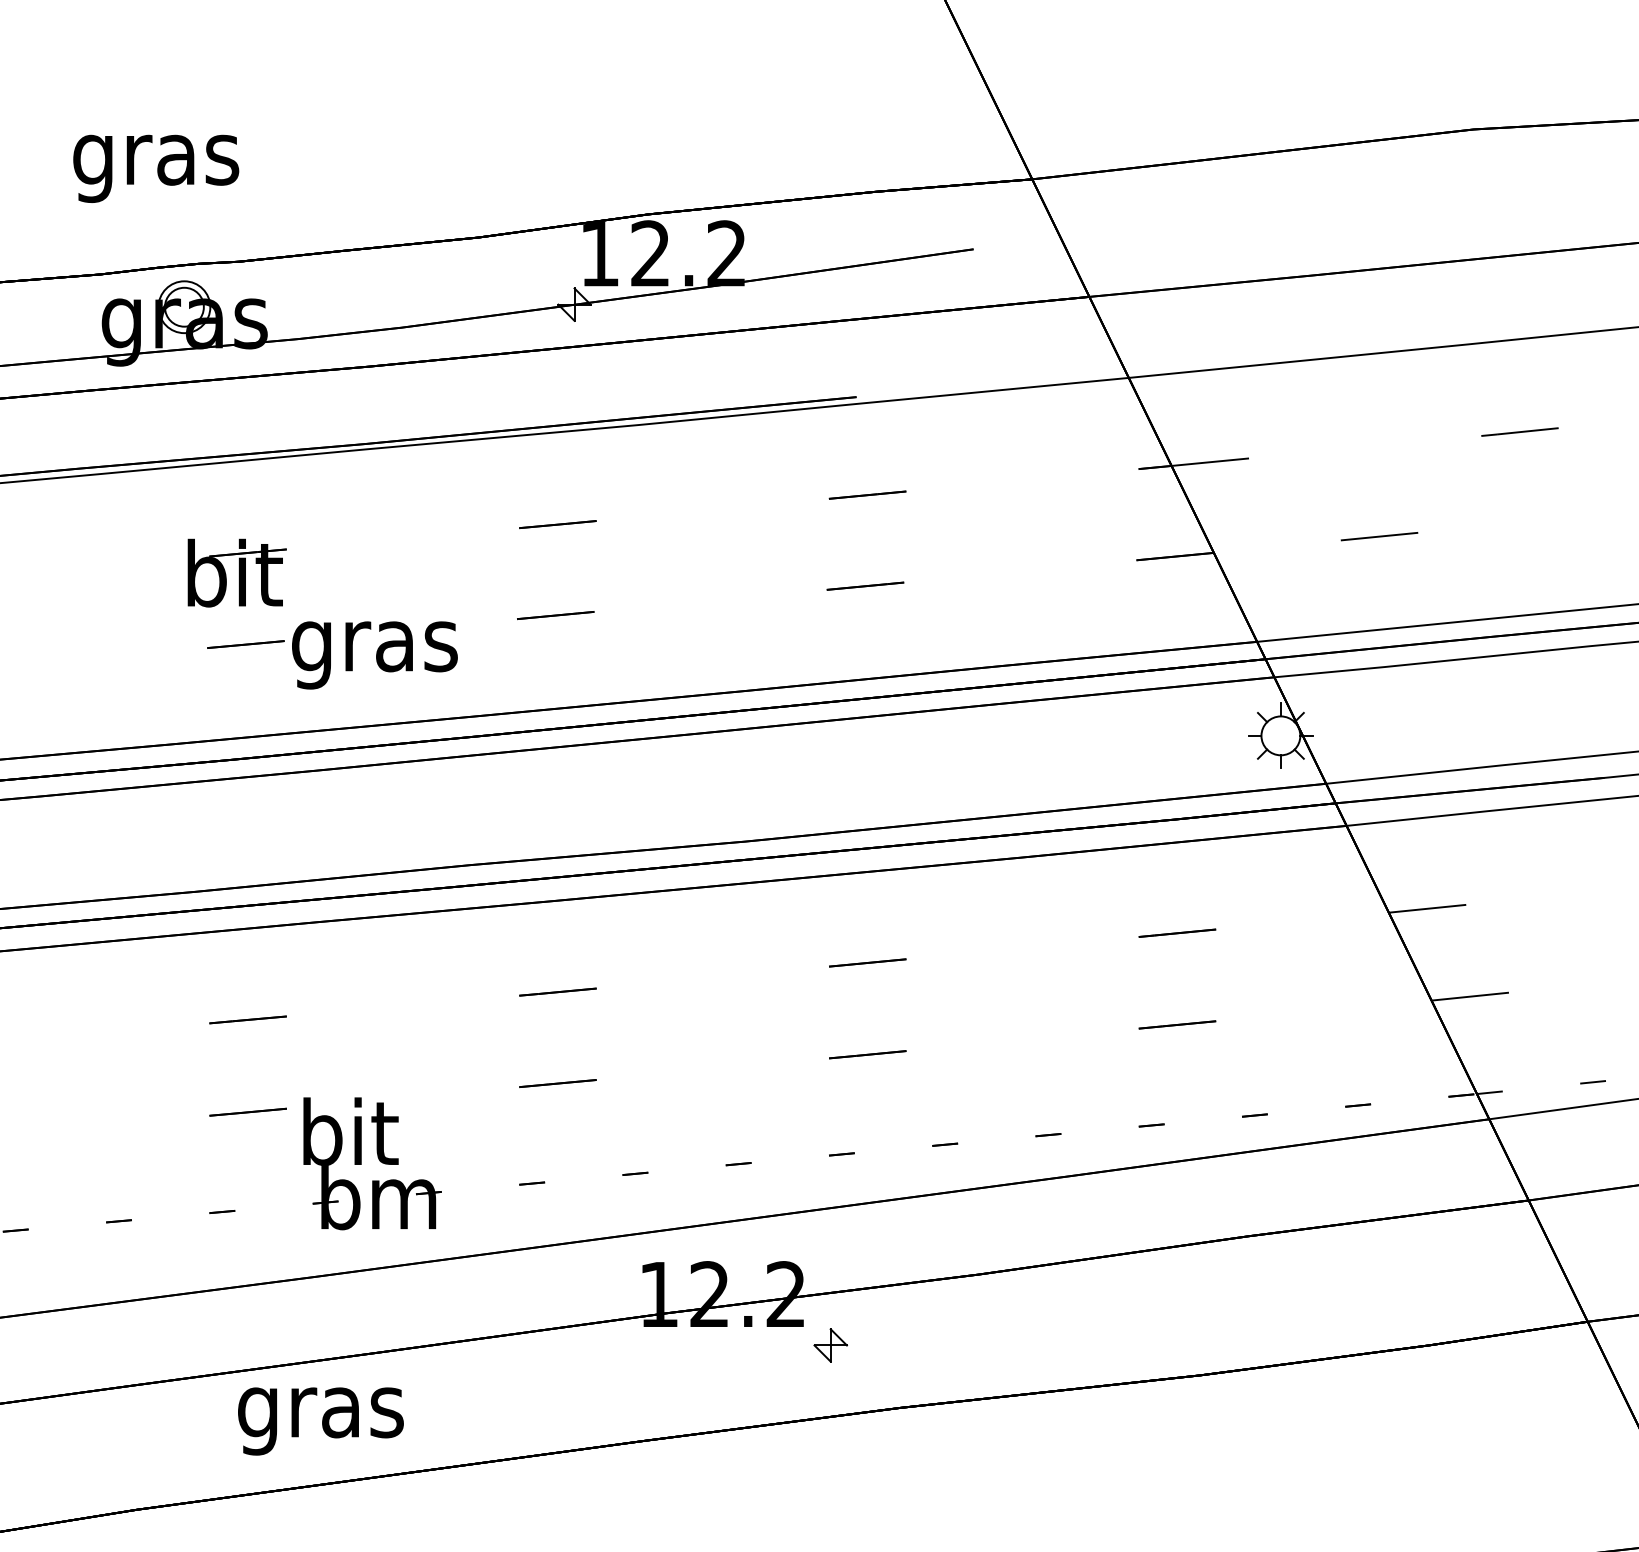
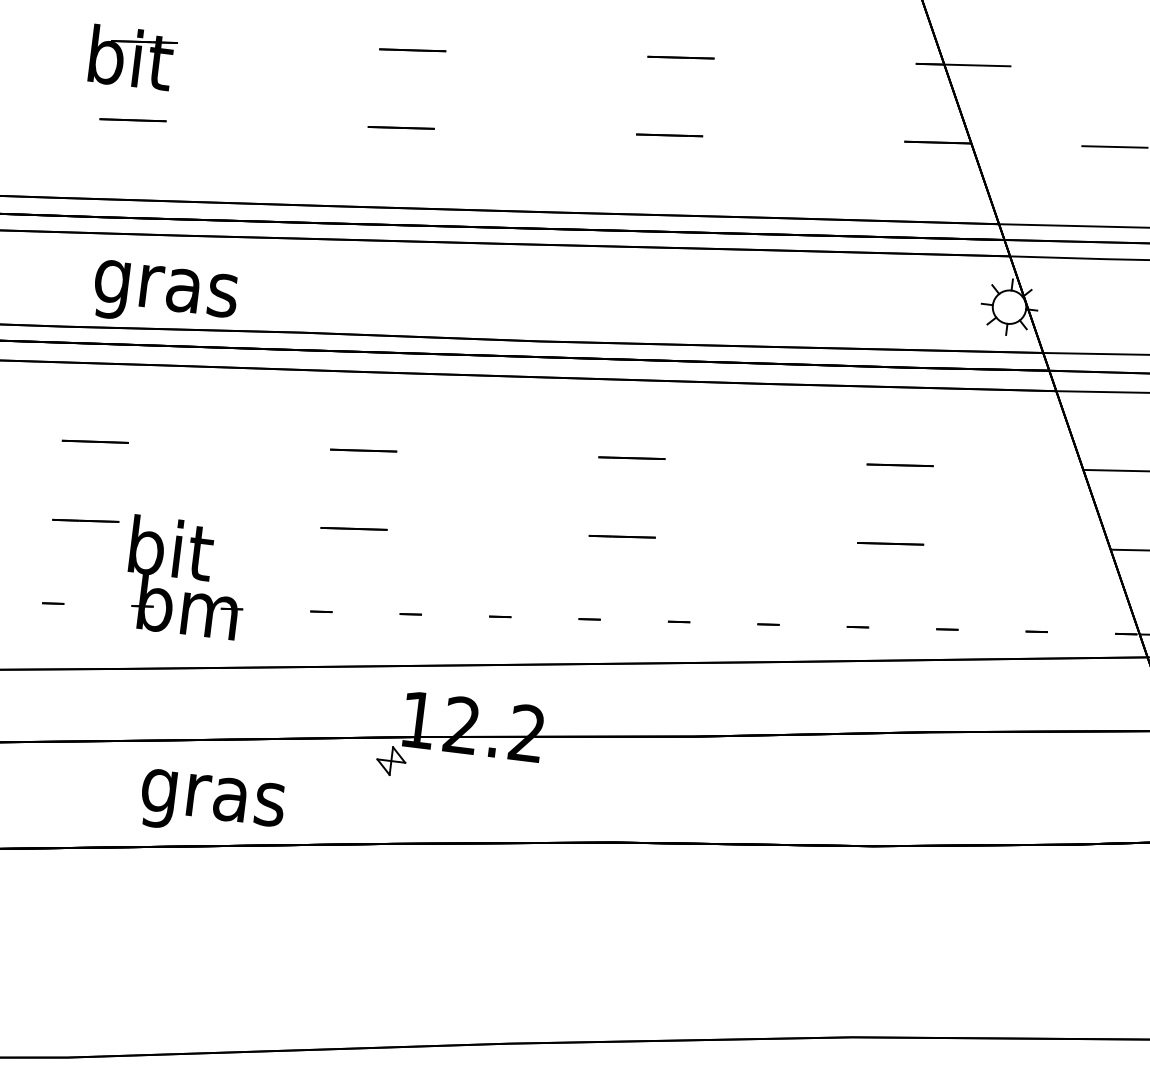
text: (374, 655) -> (164, 296), moved
part: (830, 1345) -> (391, 761), moved
text: (320, 1421) -> (211, 805), moved

